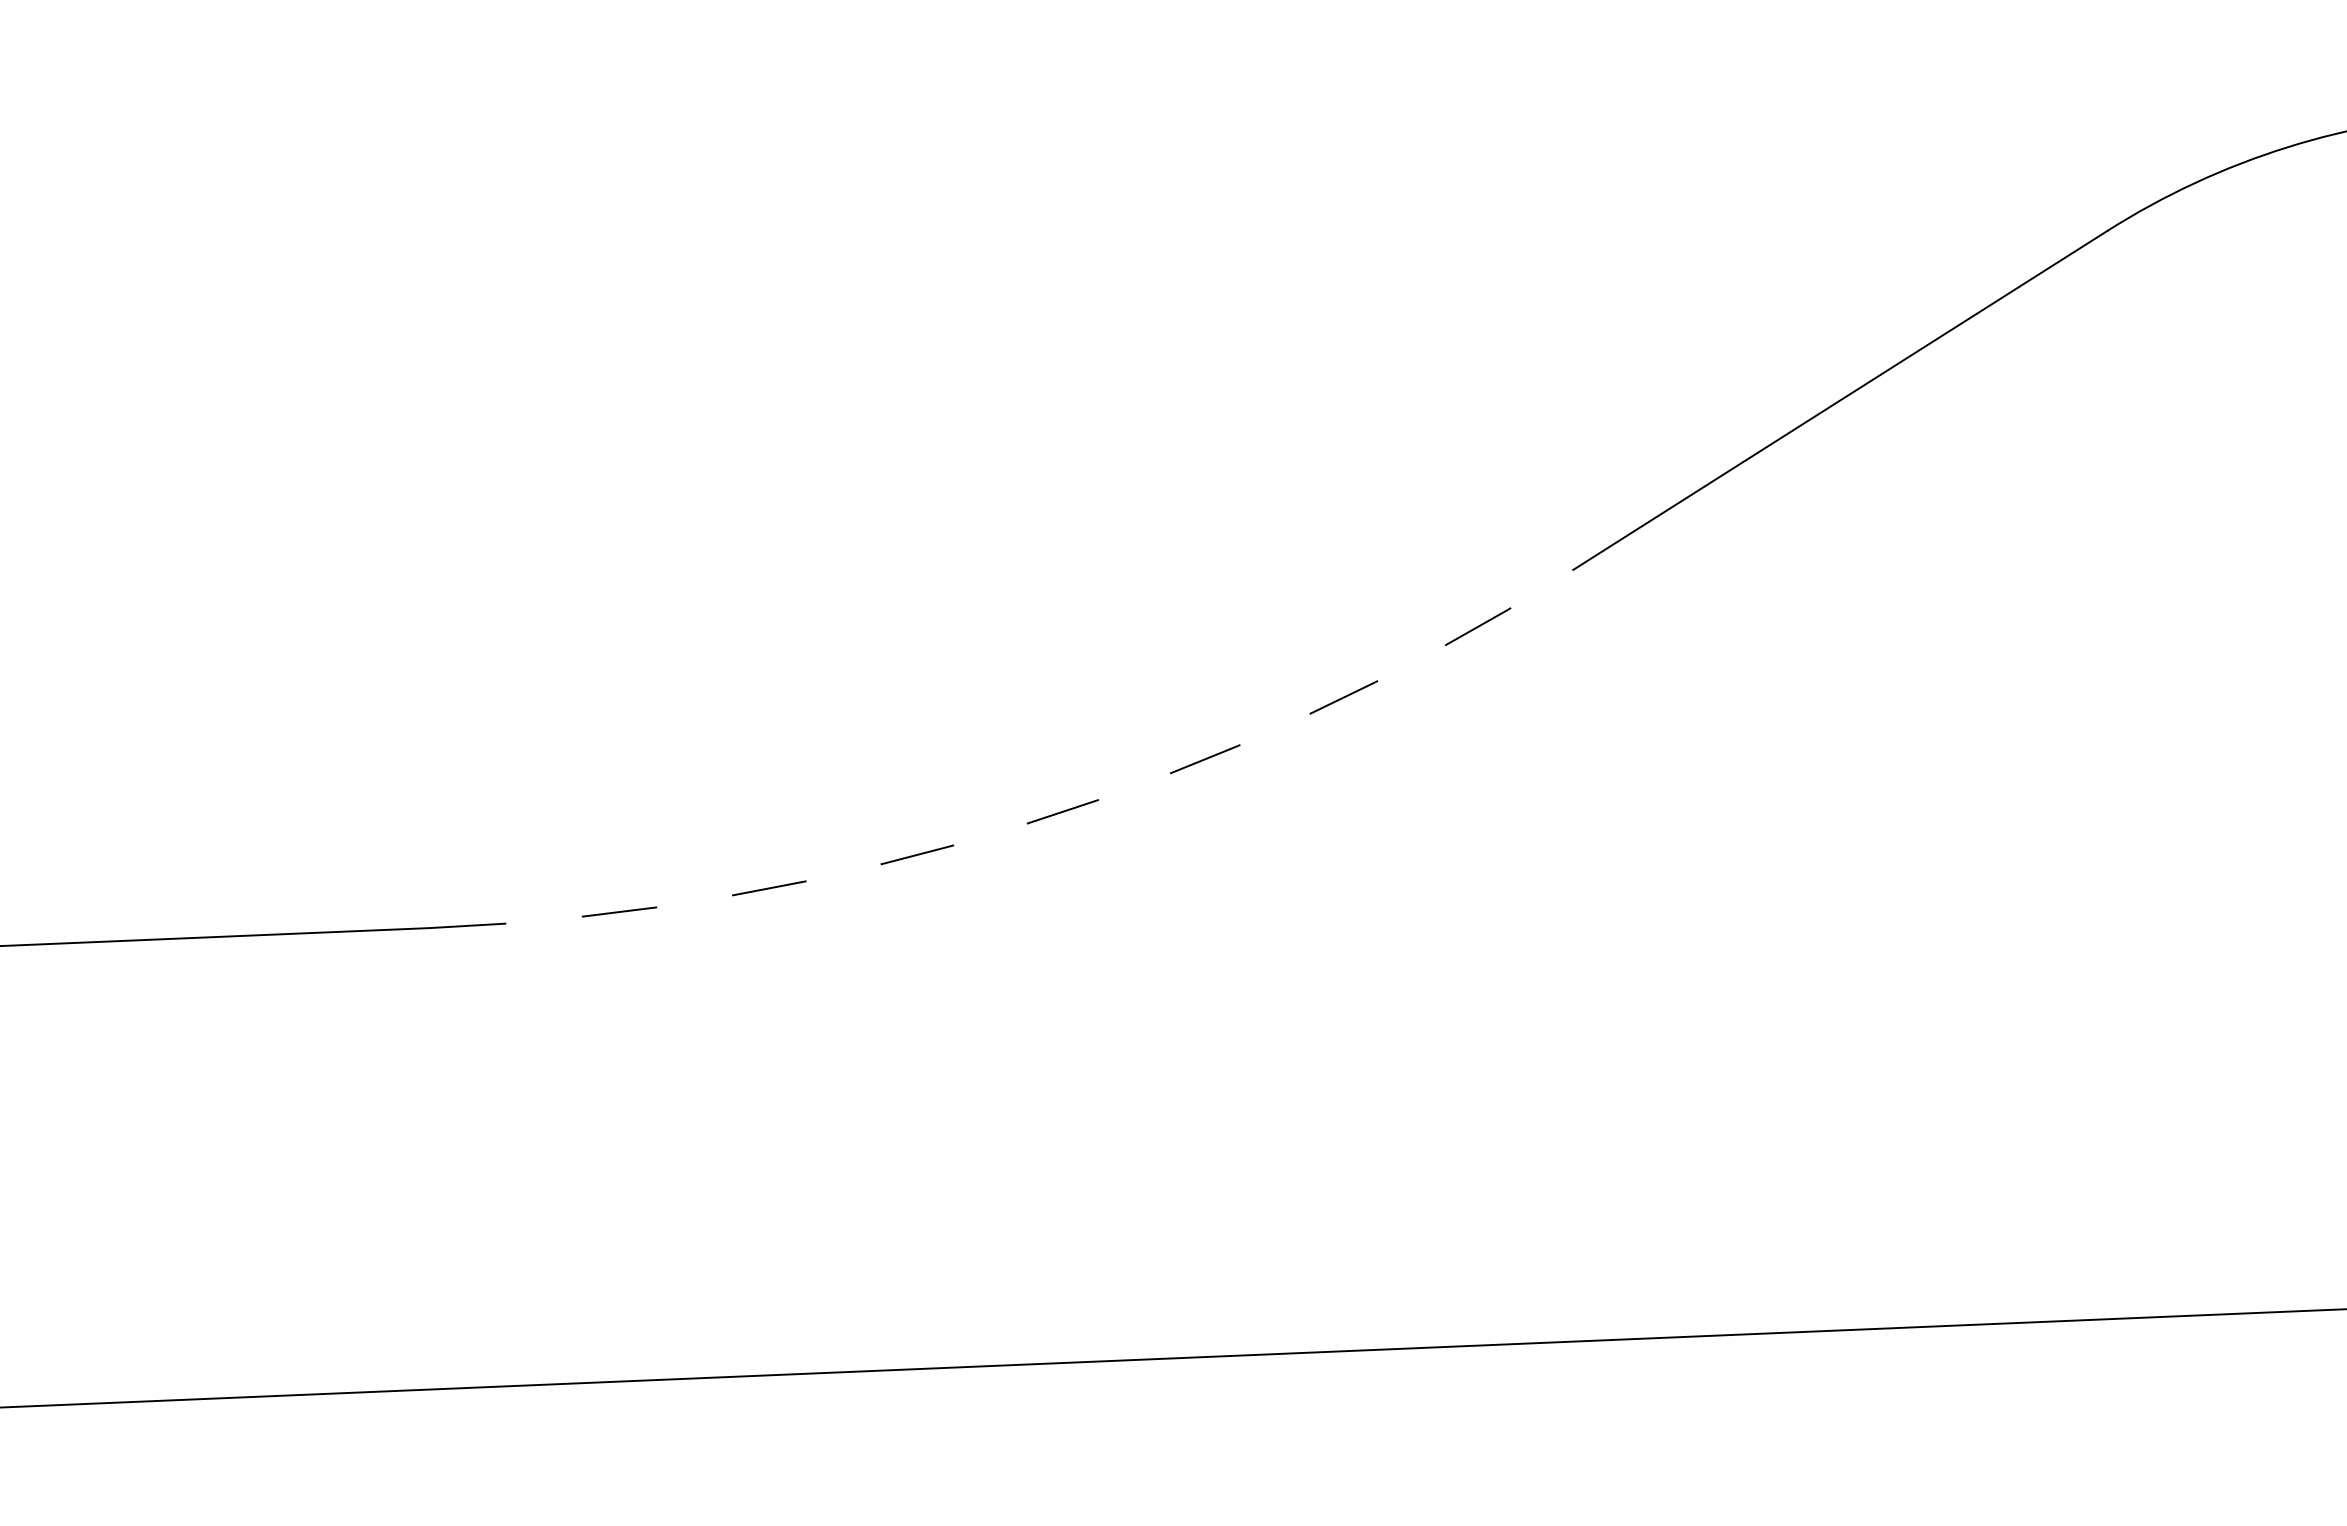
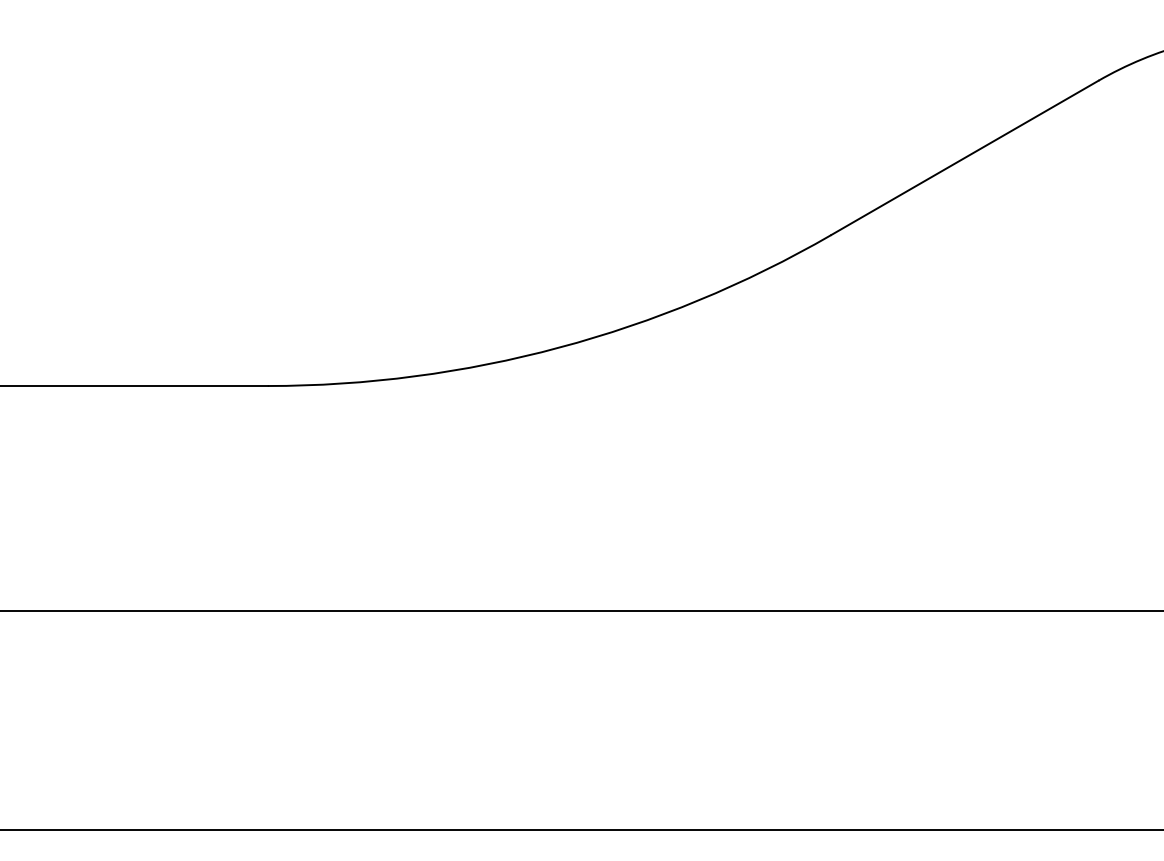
arc: (1025, 823) -> (559, 347), dashed -> solid

